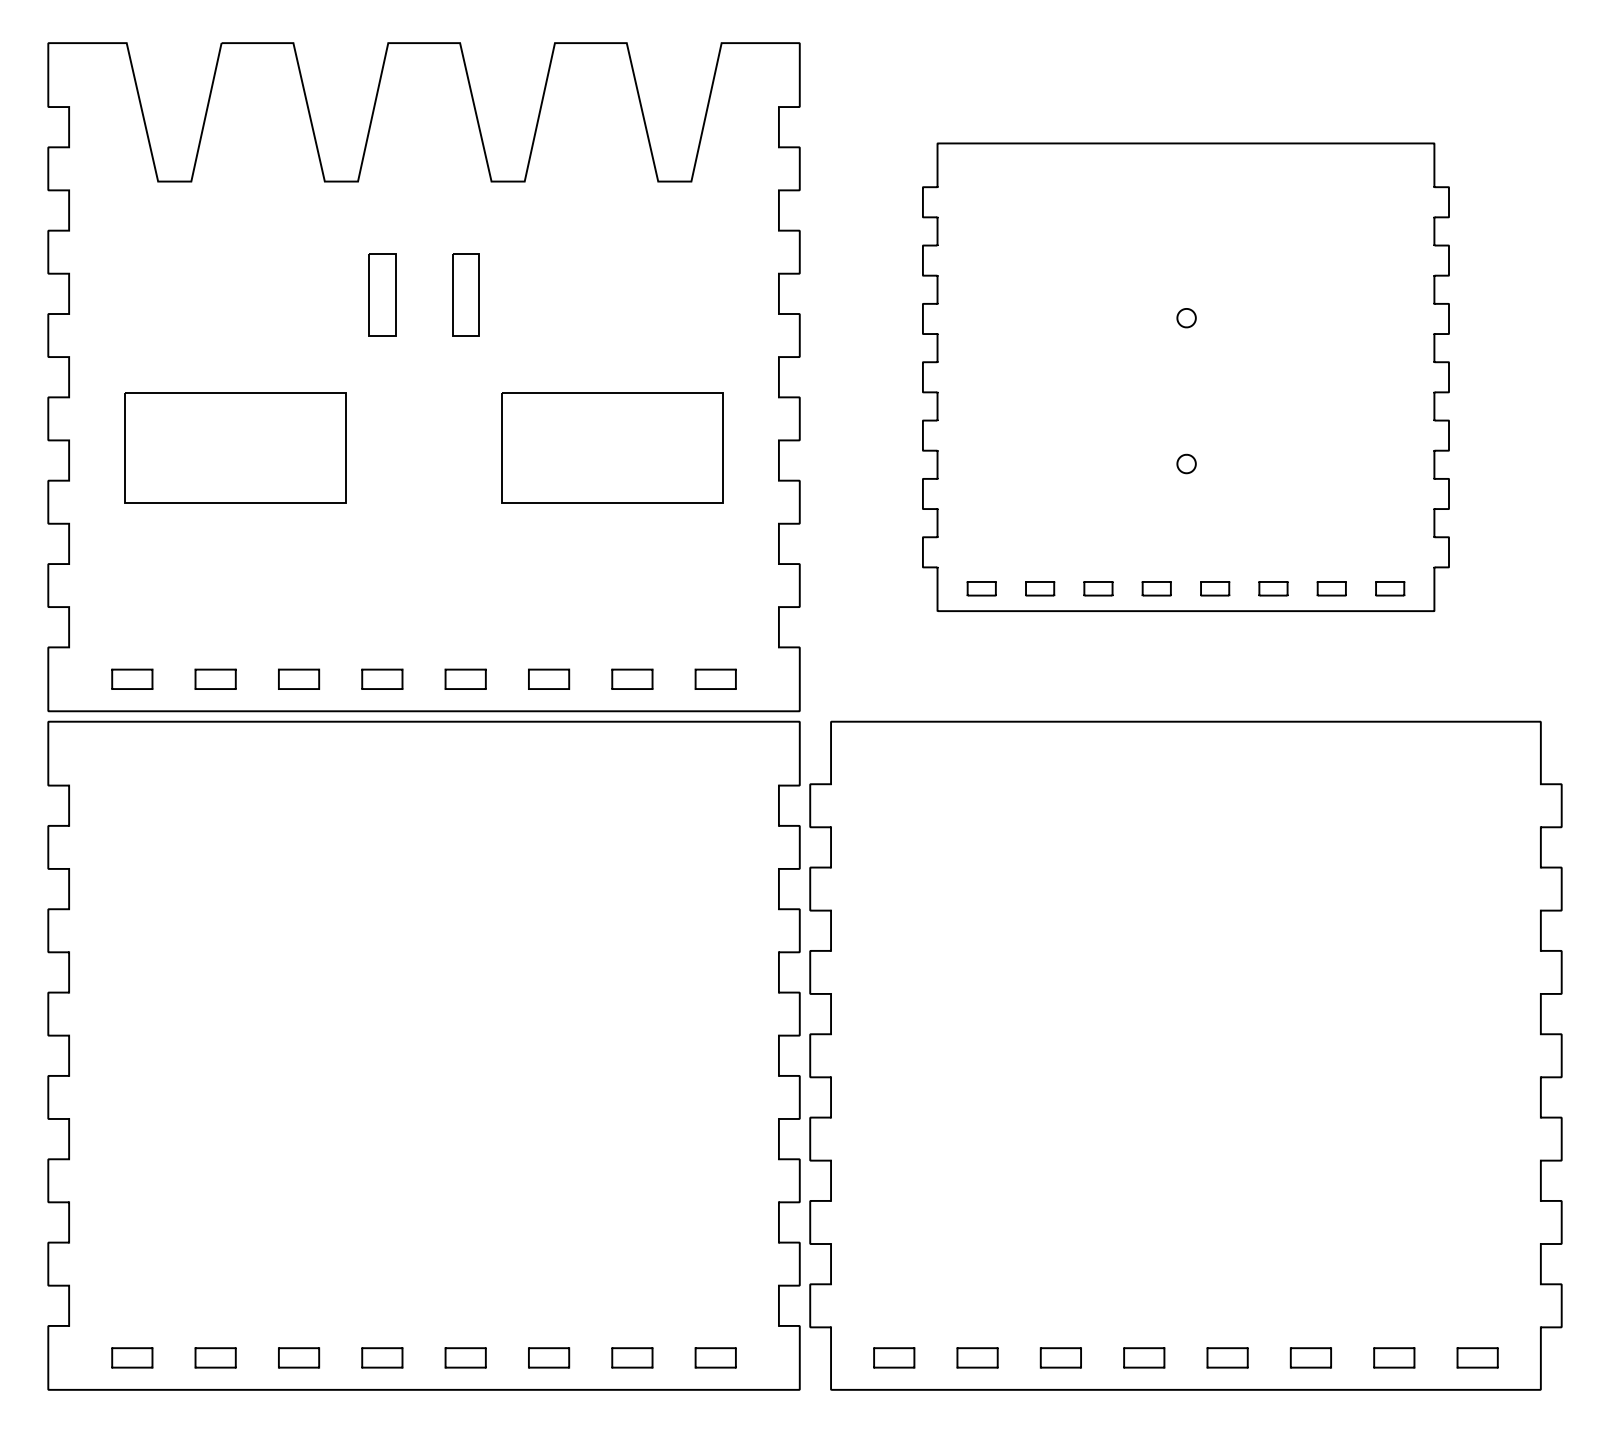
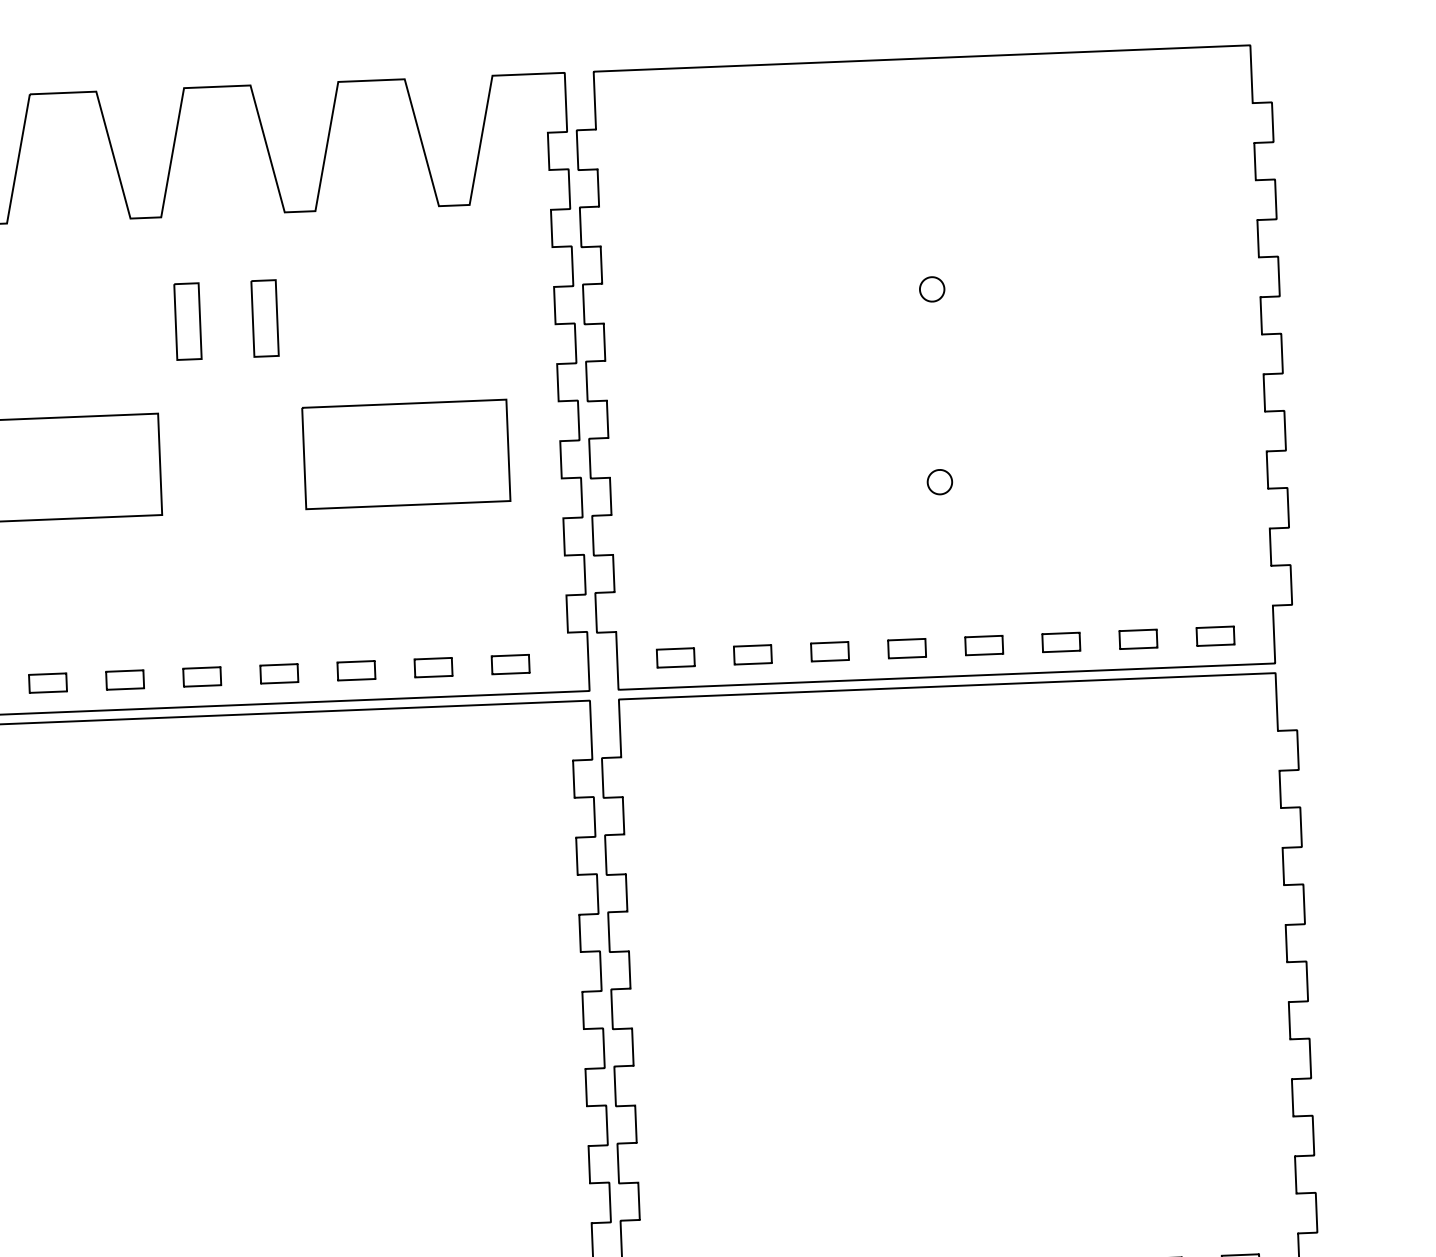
part: (1185, 377) -> (934, 367), size x1.43

